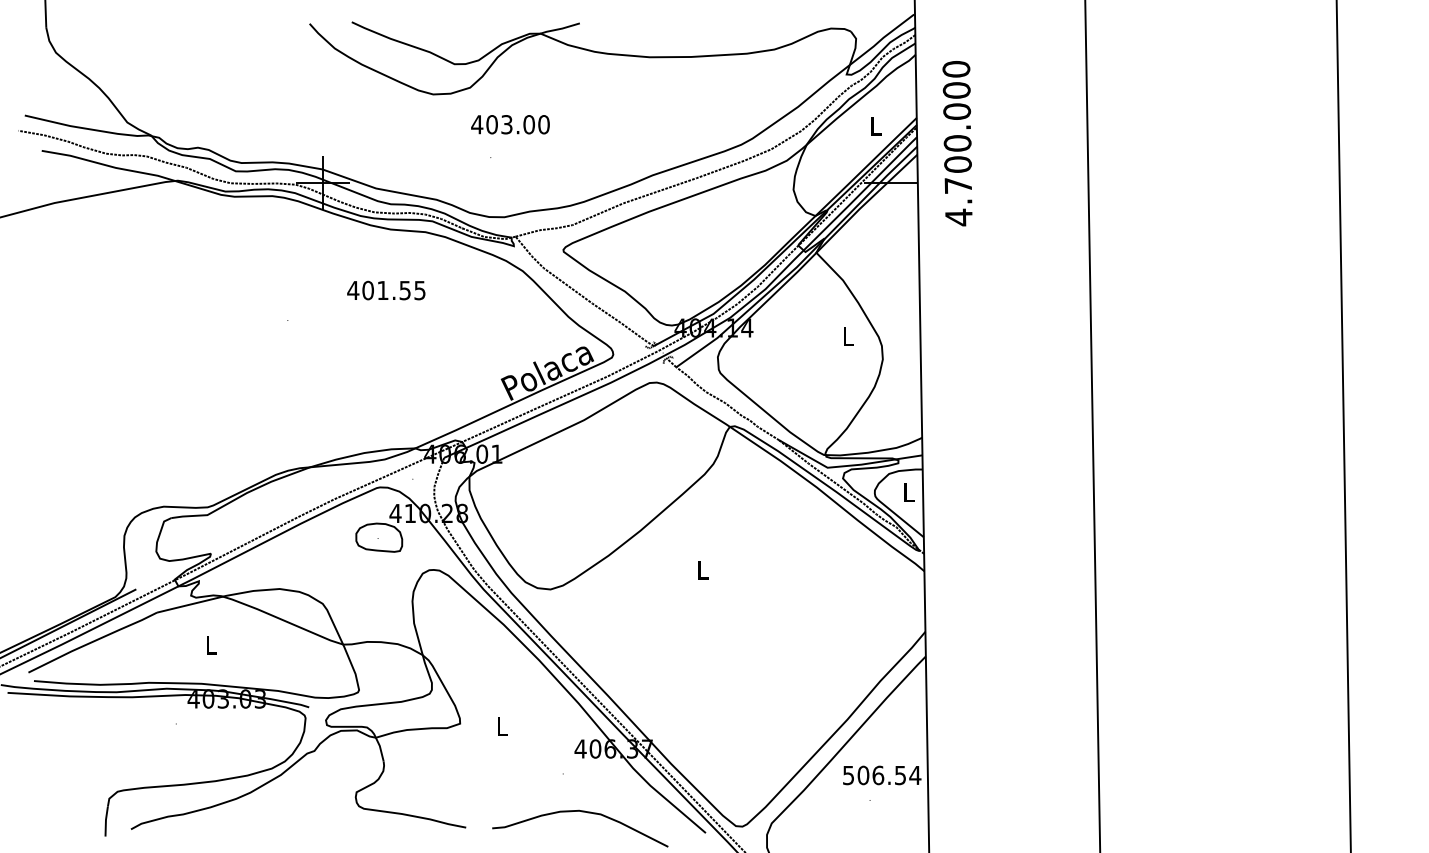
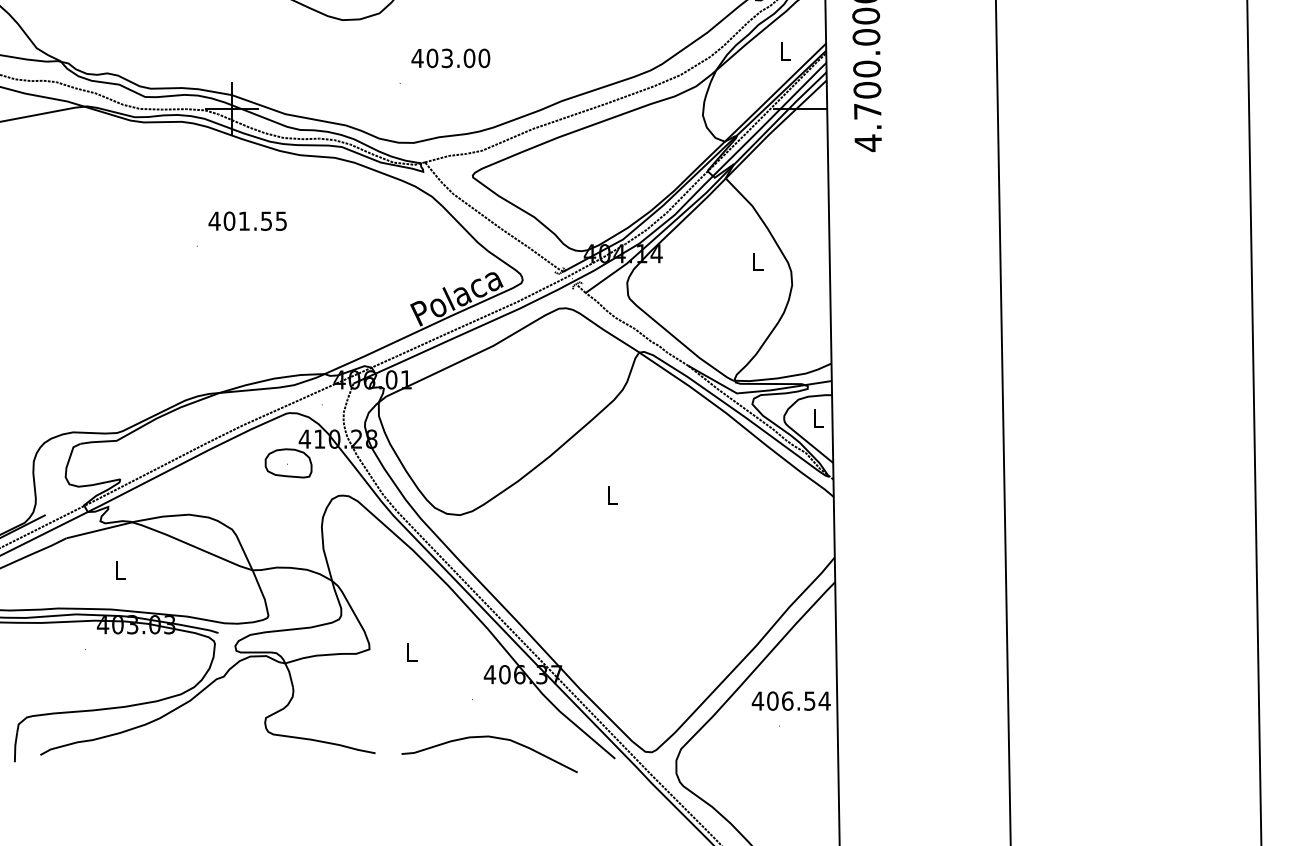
text: (510, 124) -> (450, 58), moved
text: (386, 290) -> (247, 221), moved
text: (848, 775) -> (757, 701), 506.54 -> 406.54

